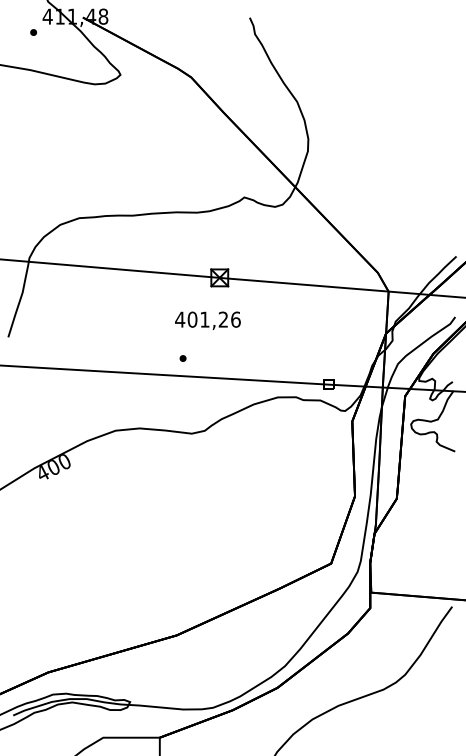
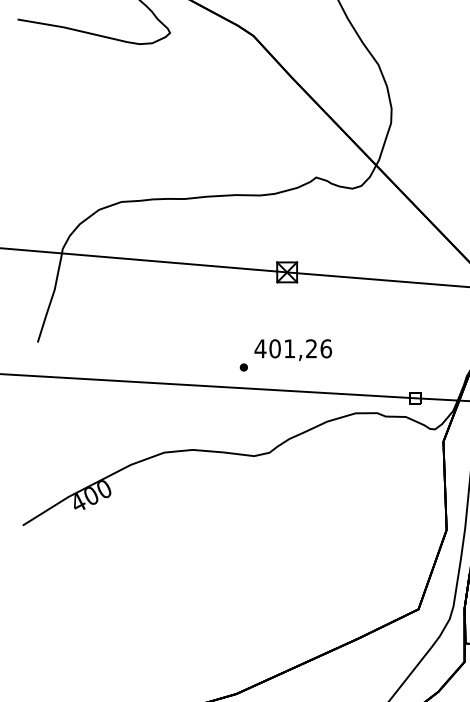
text: (207, 320) -> (292, 349), moved

